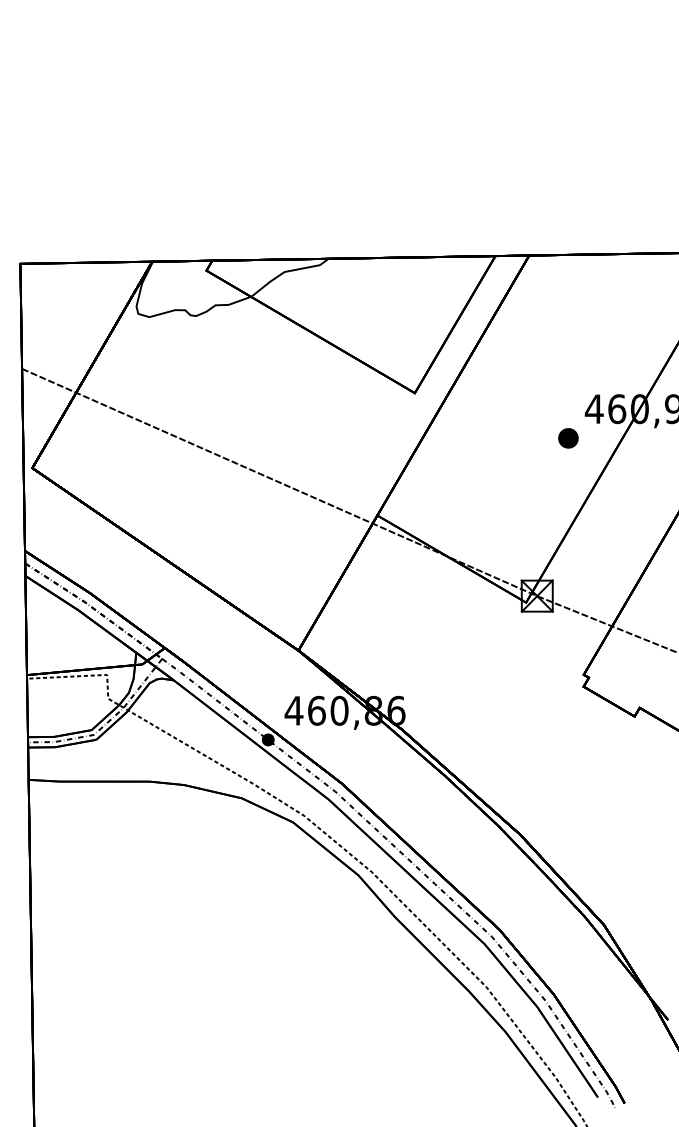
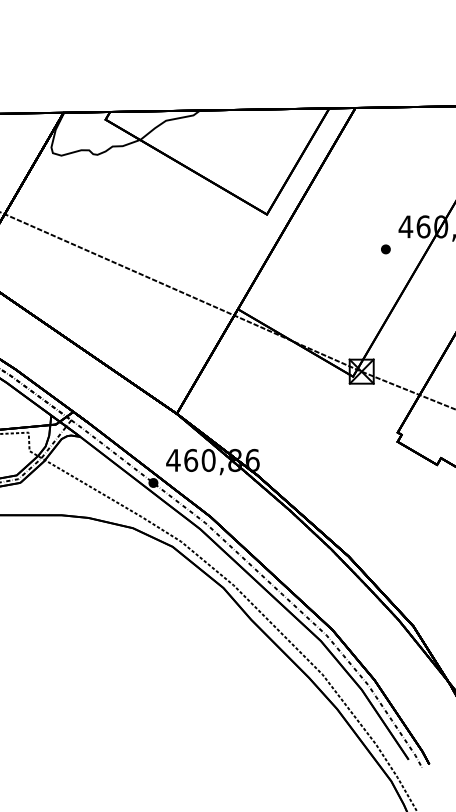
part: (568, 437) -> (385, 248), size x0.62

